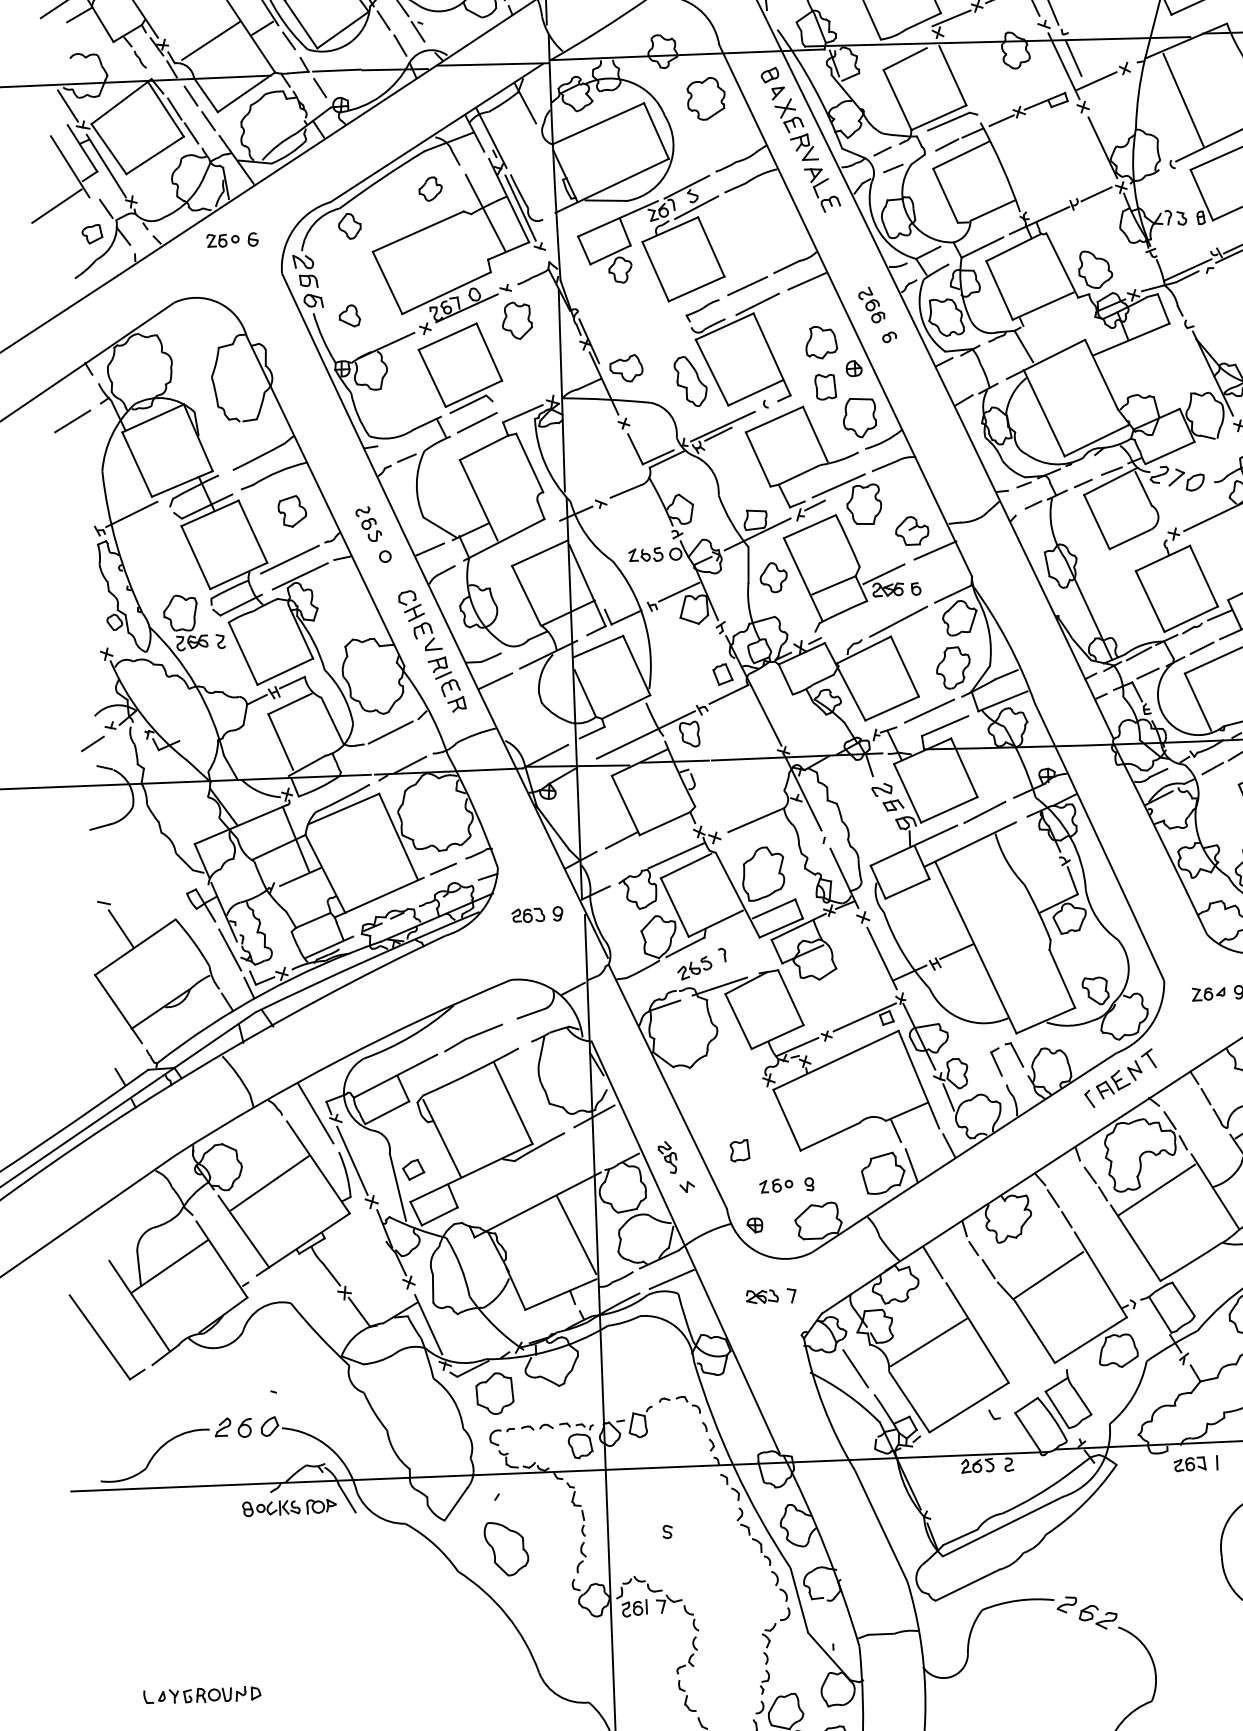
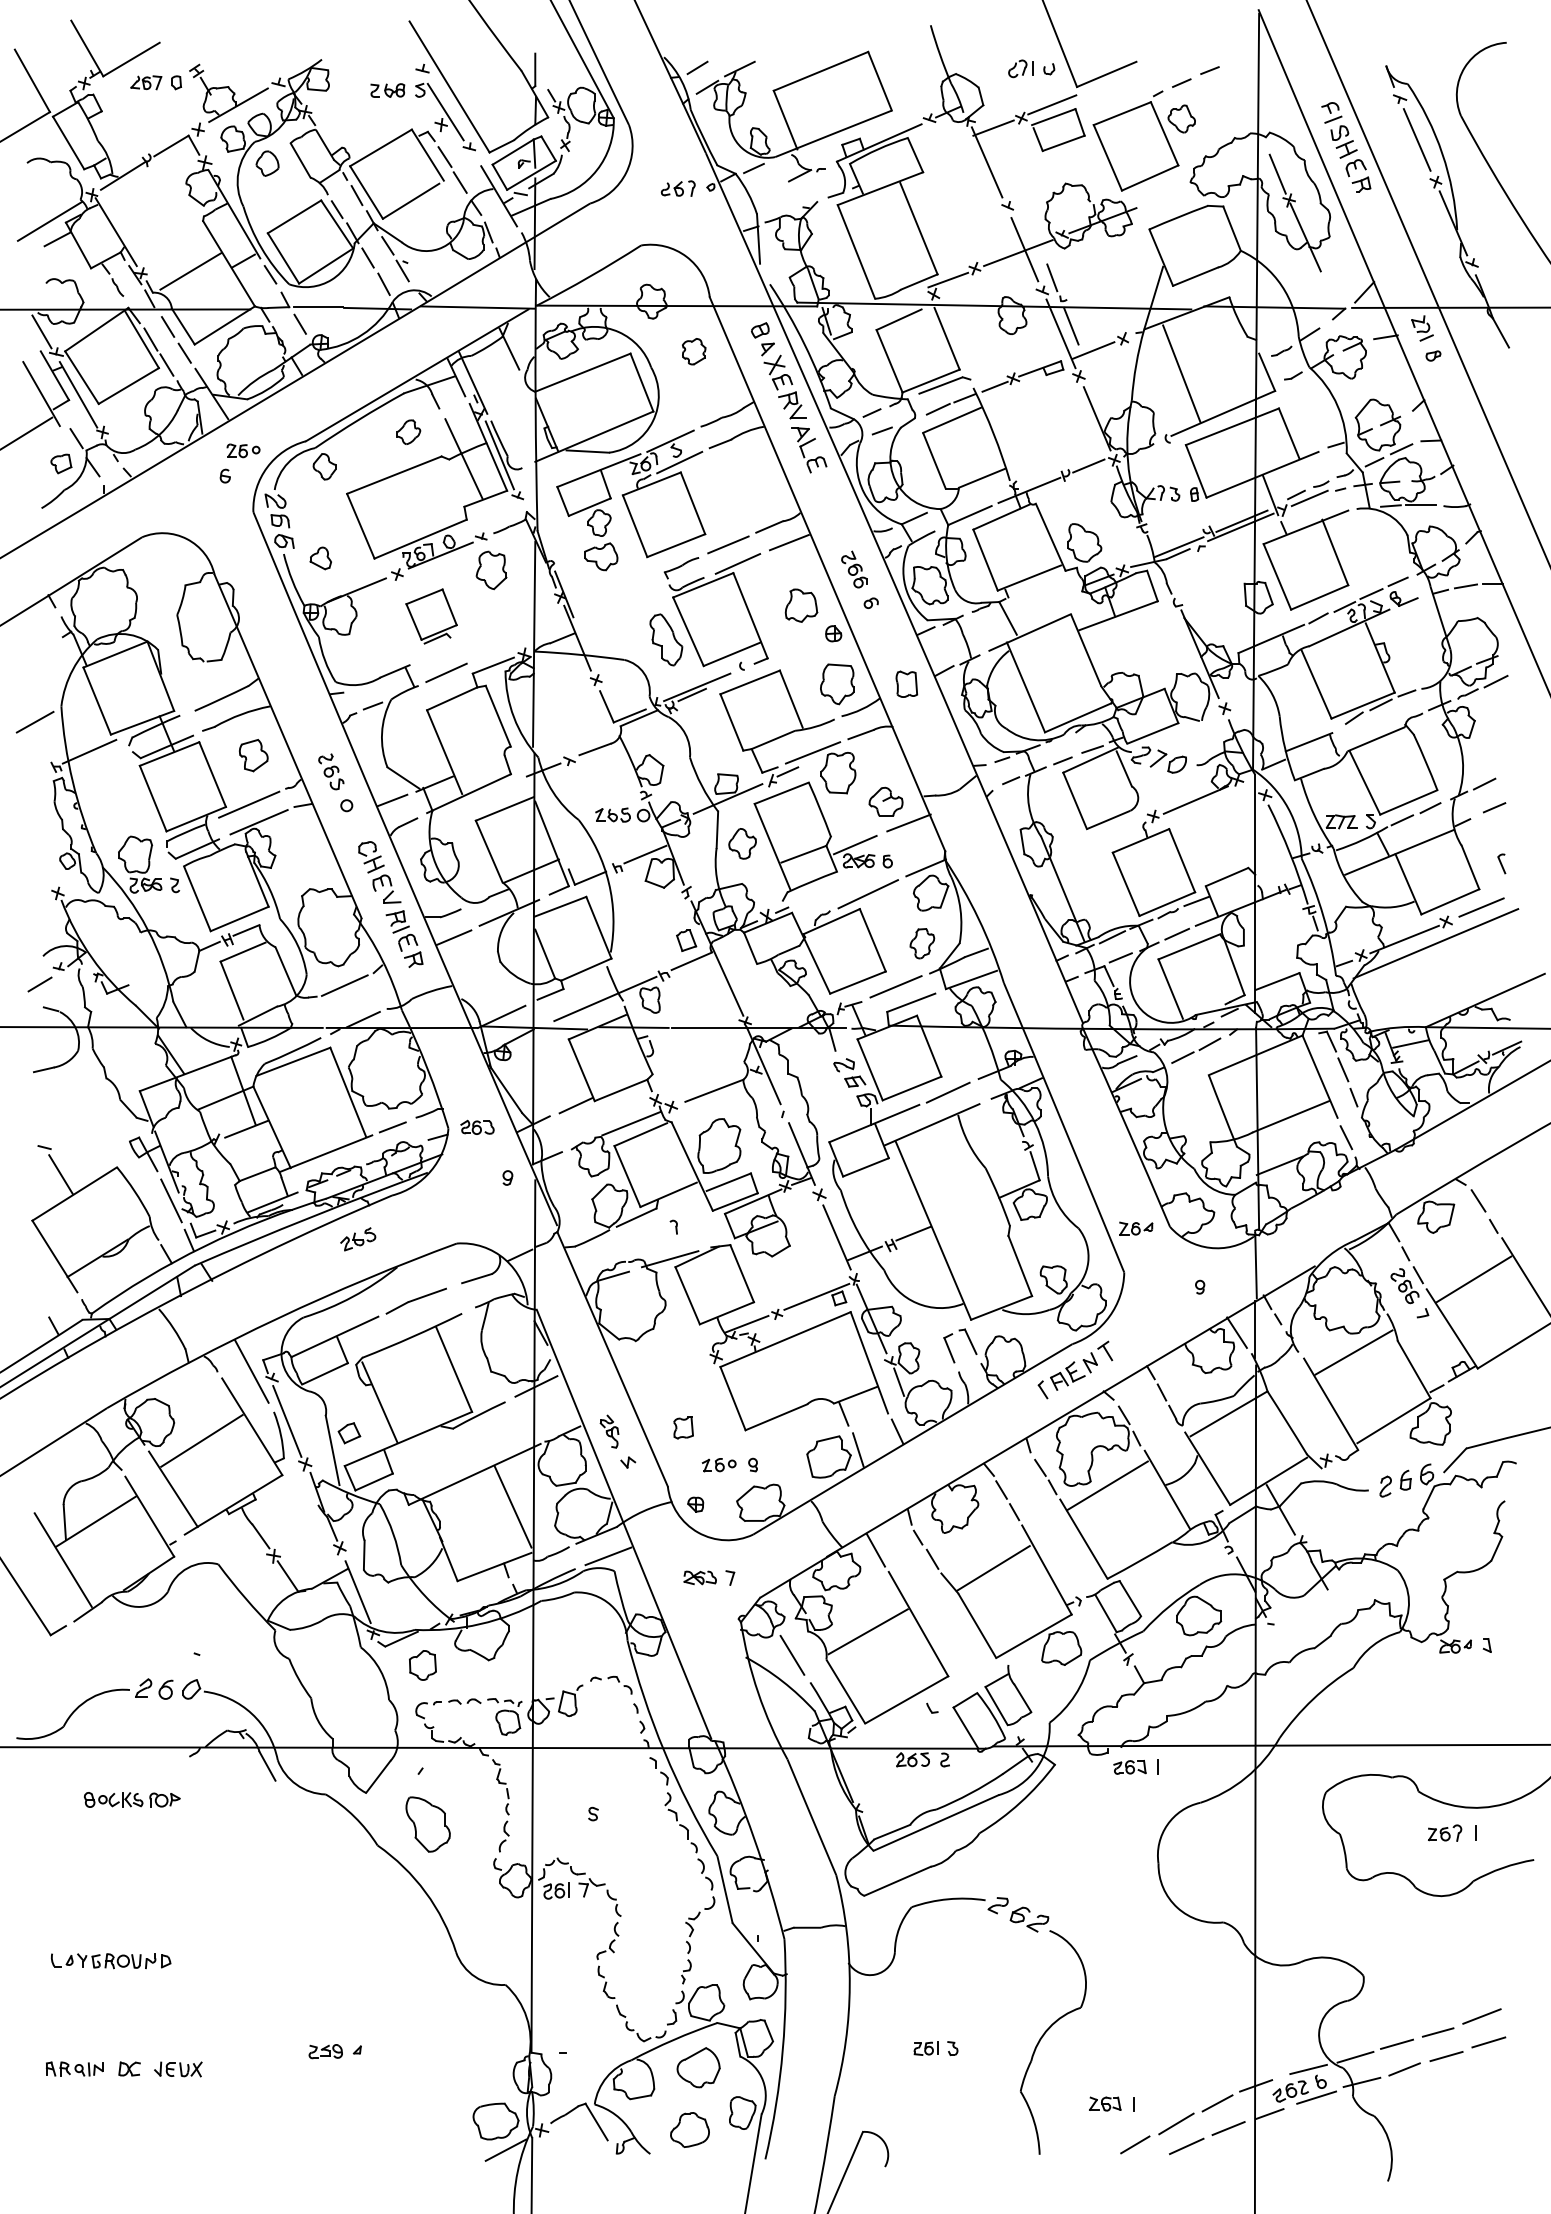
part: (705, 98) -> (693, 351), size x0.6
part: (222, 240) -> (243, 450), moved
part: (460, 368) -> (431, 616), size x0.6
part: (626, 368) -> (601, 556), moved
part: (825, 386) -> (906, 683), moved
line: (71, 420) -> (34, 721), moved
part: (953, 667) -> (922, 943), size x0.7
part: (528, 914) -> (477, 1126), moved
part: (695, 968) -> (358, 1239), moved
part: (1209, 993) -> (1136, 1228), moved
part: (494, 1393) -> (422, 1665), size x0.7
part: (289, 1507) -> (132, 1799), moved

